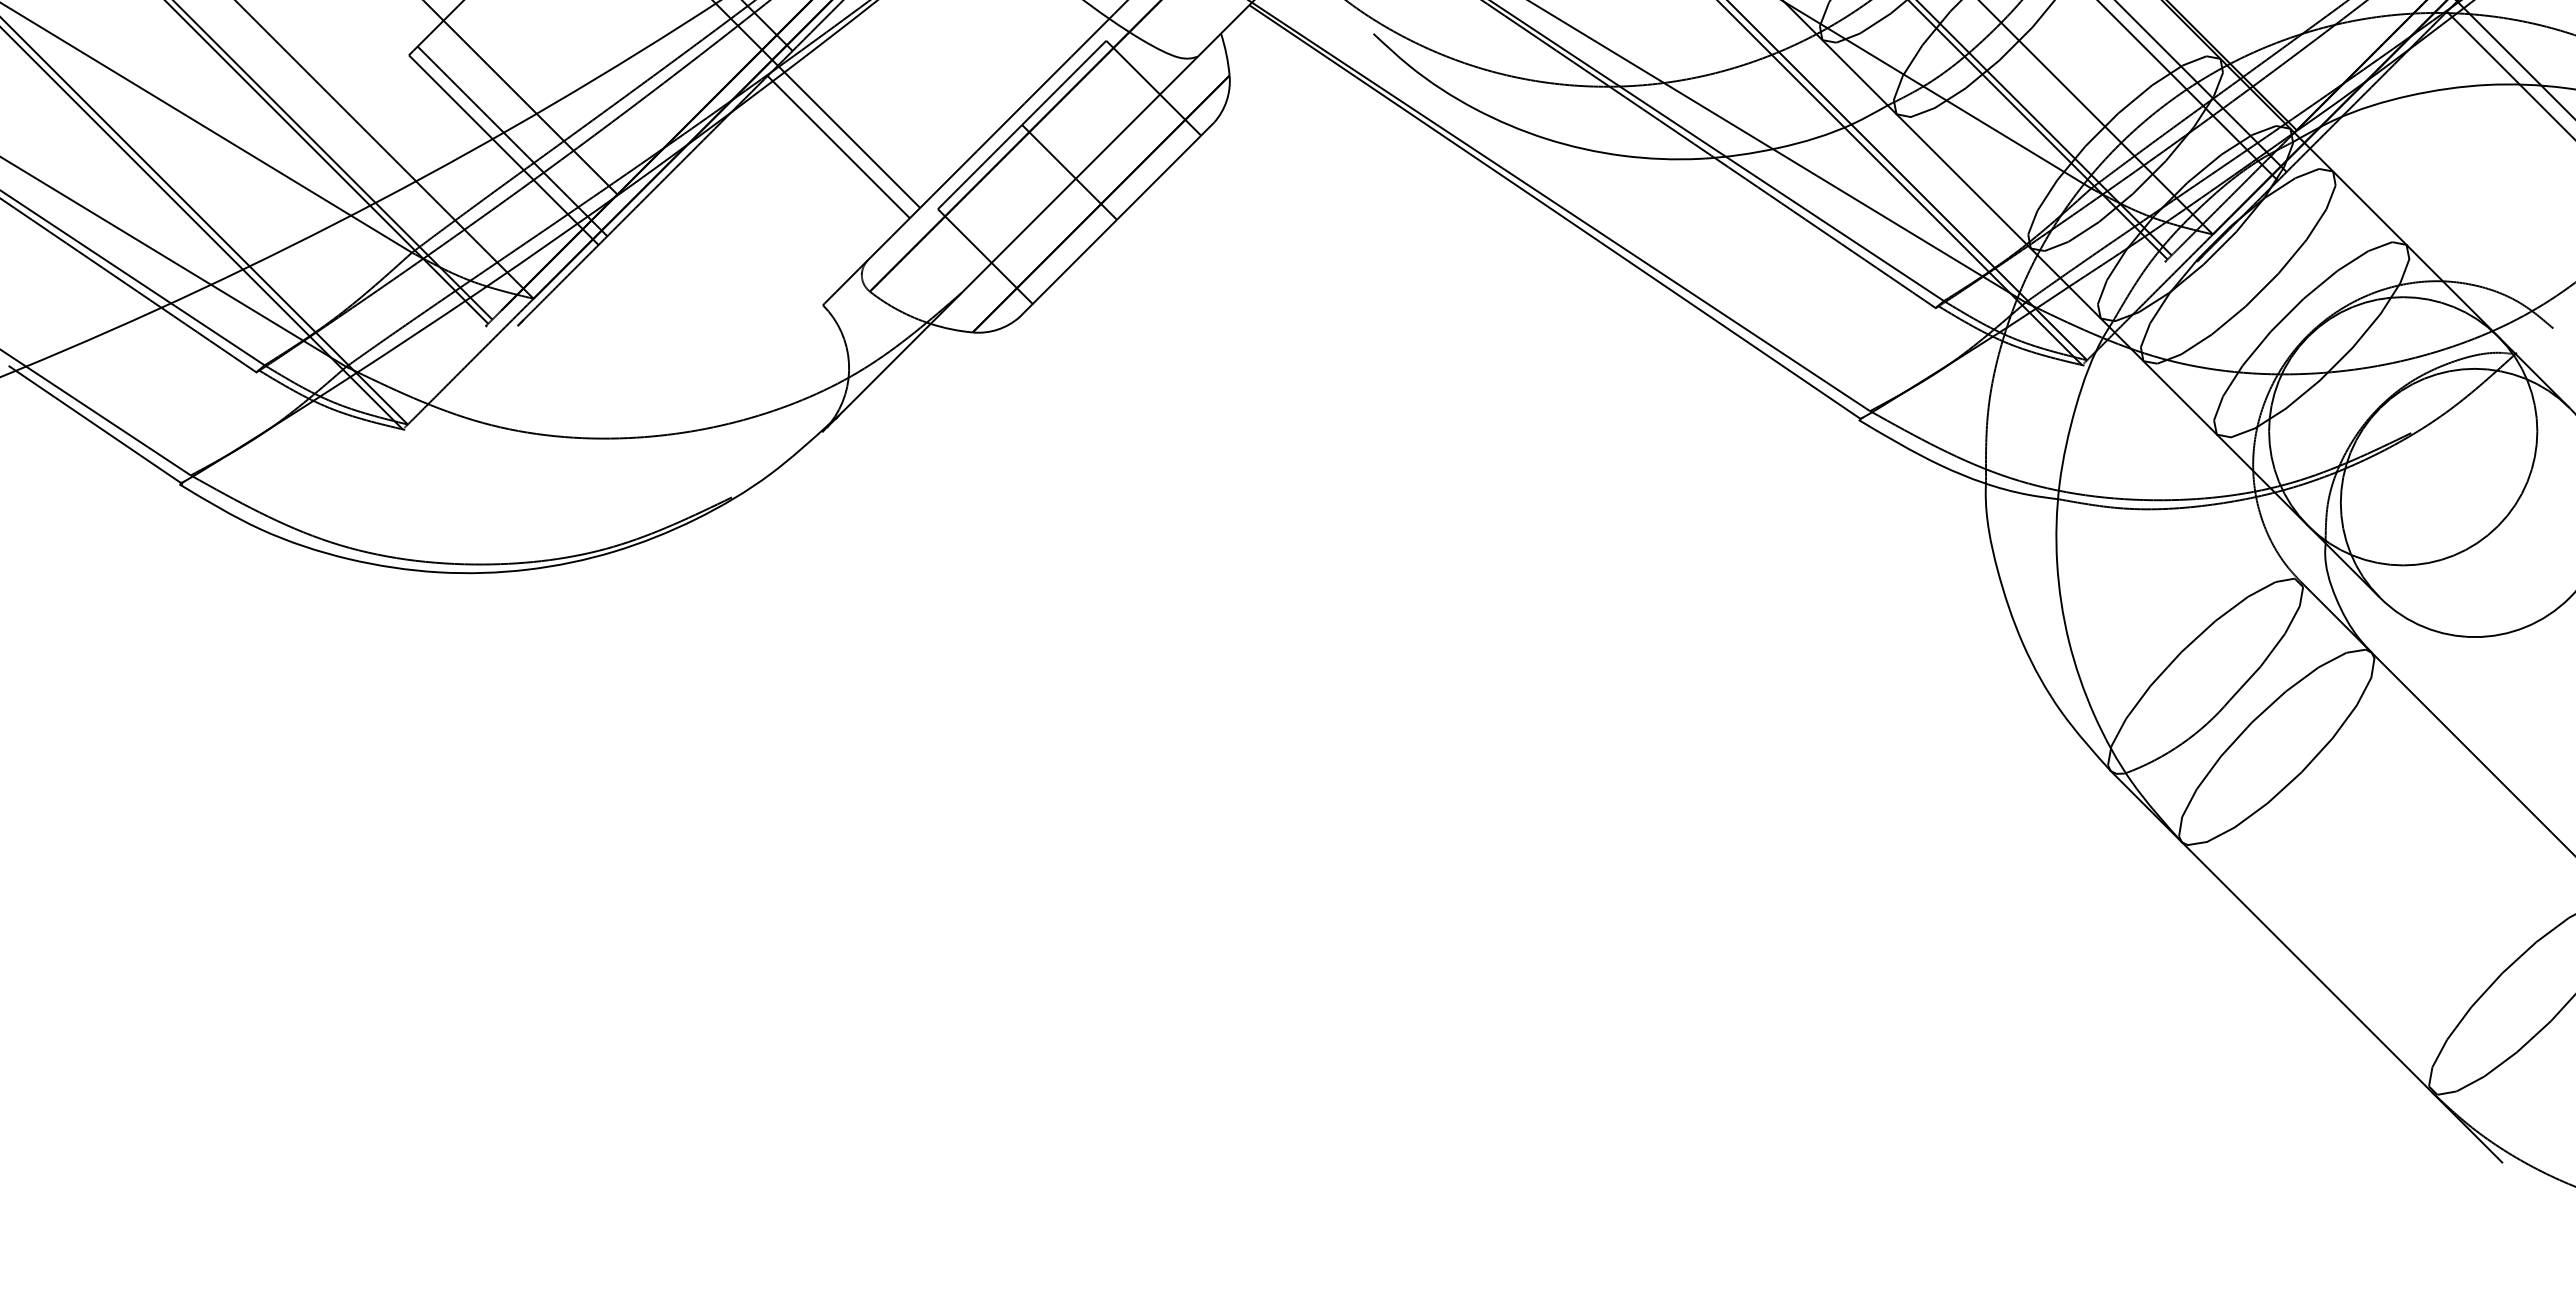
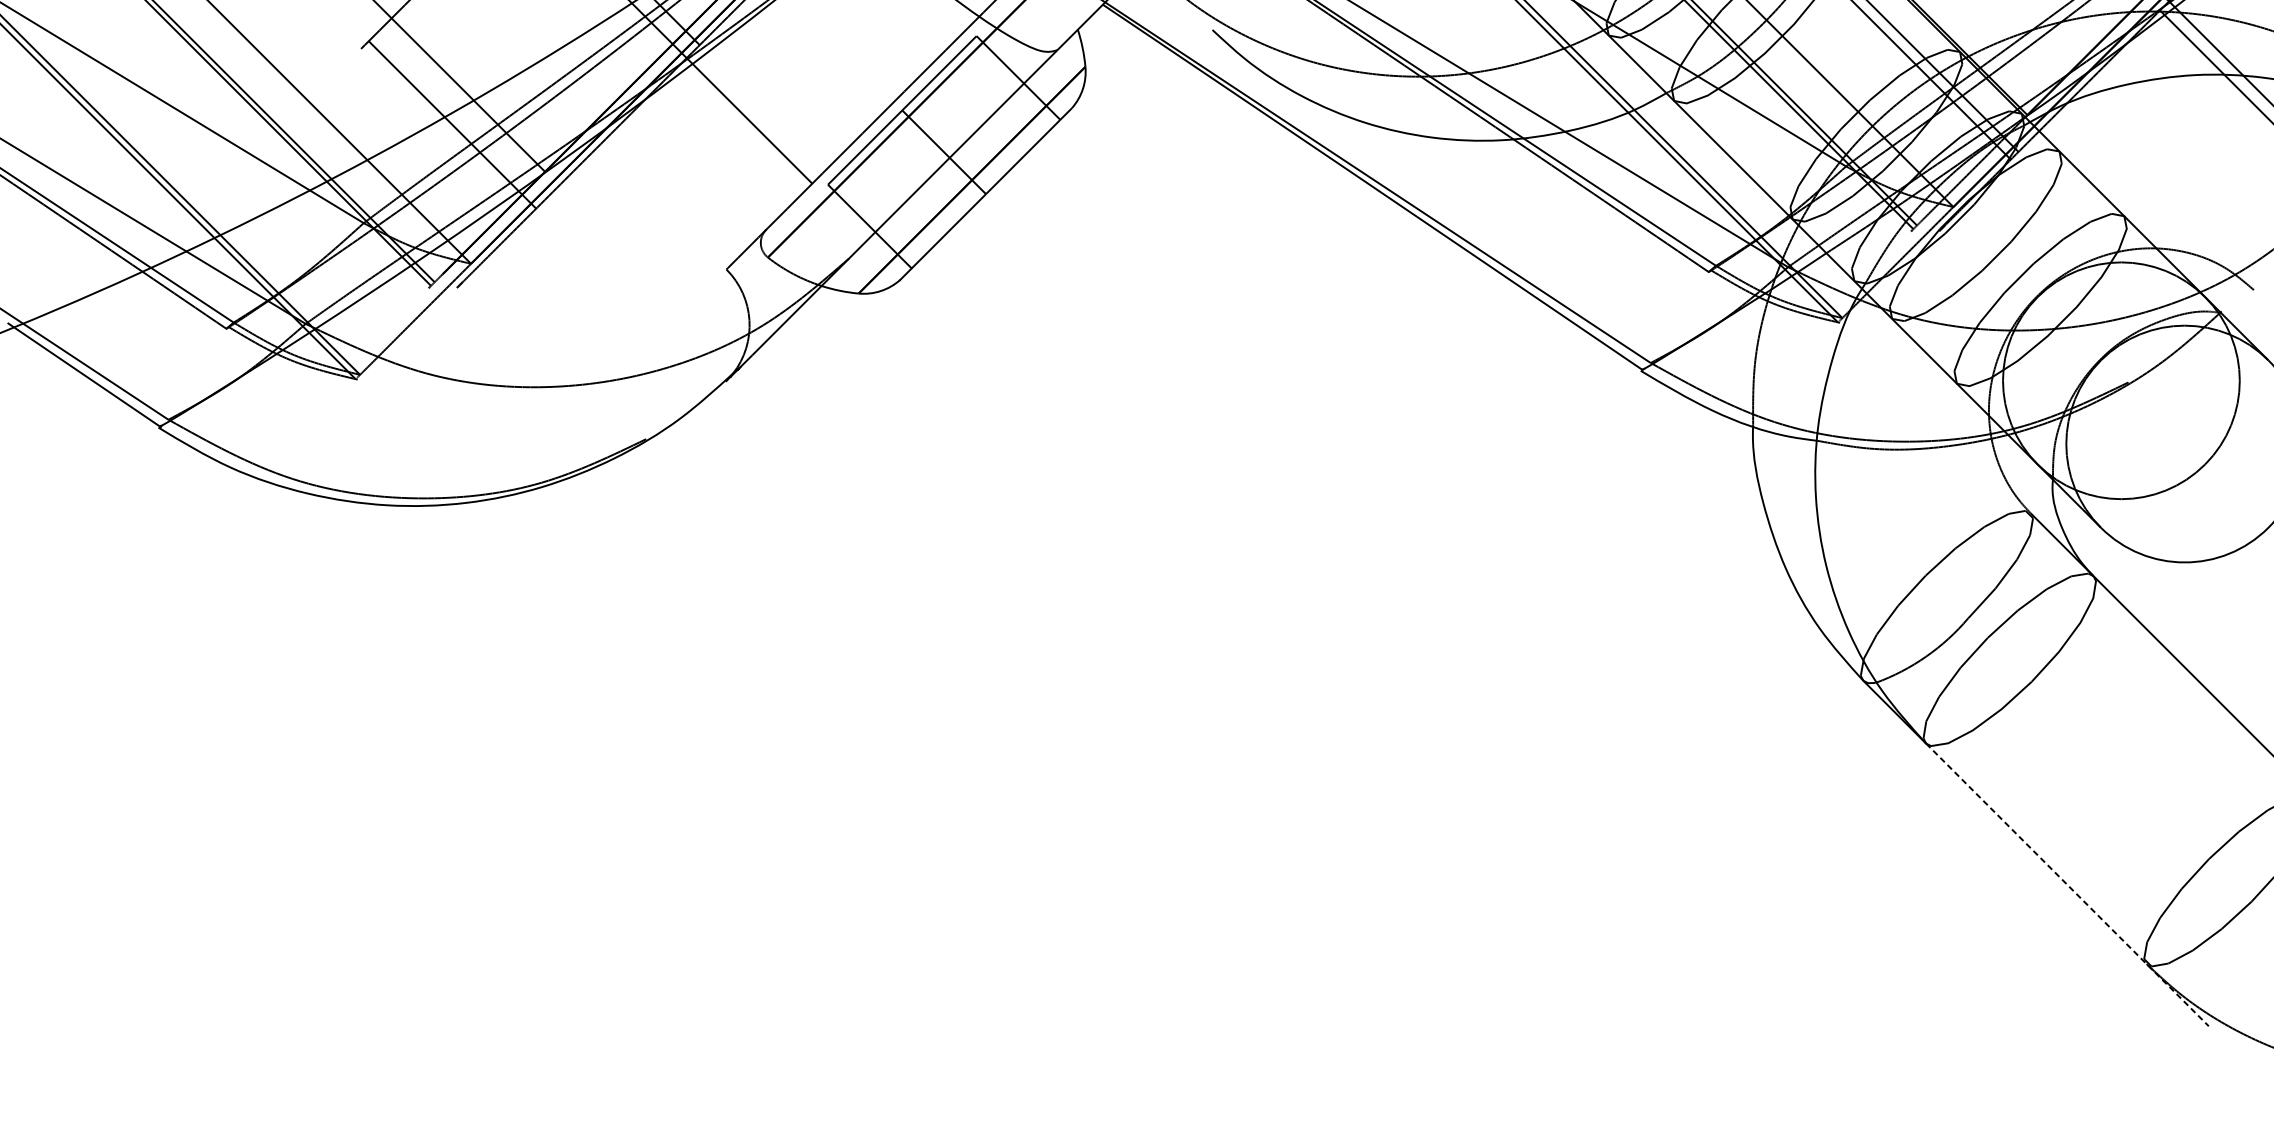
line: (838, 147) -> (740, 130), removed
line: (503, 150) -> (444, 132), removed
line: (2342, 1002) -> (2067, 885), solid -> dashed

